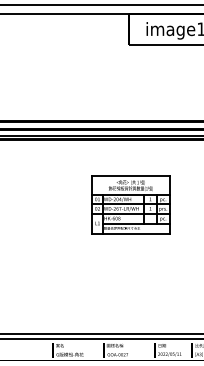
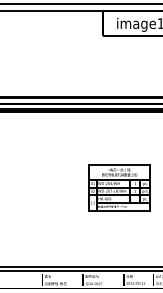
part: (130, 204) -> (119, 187), moved

